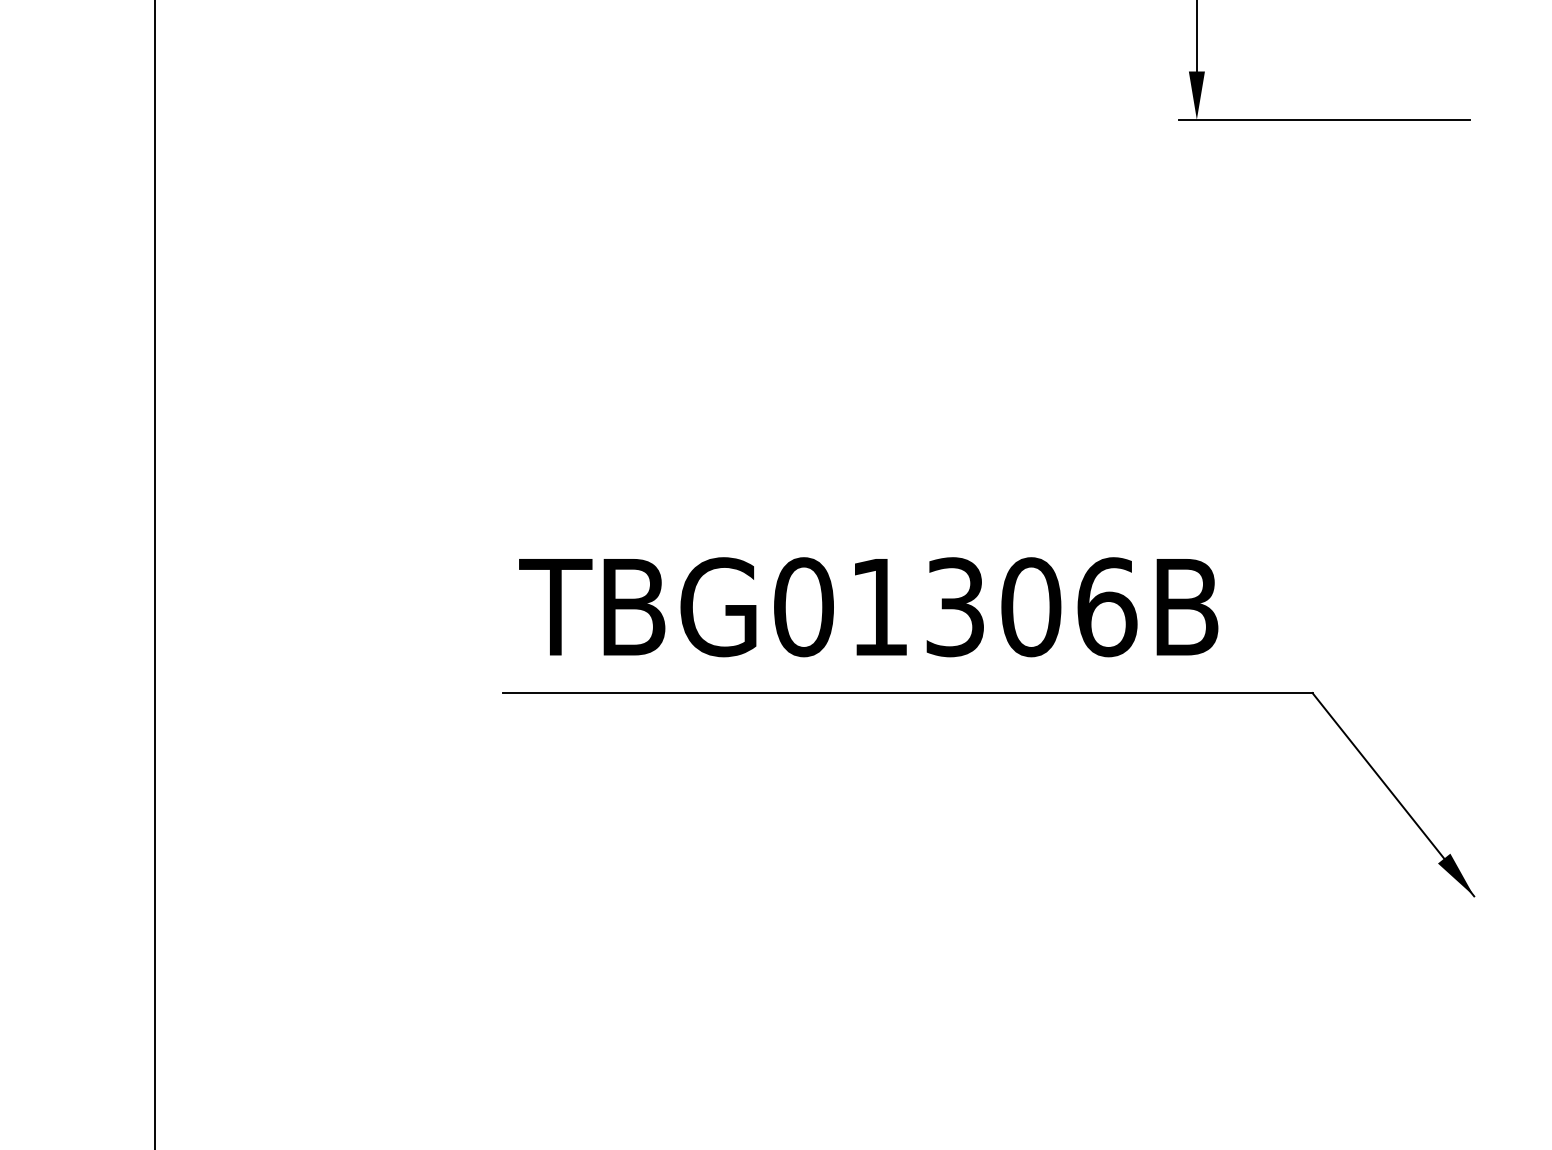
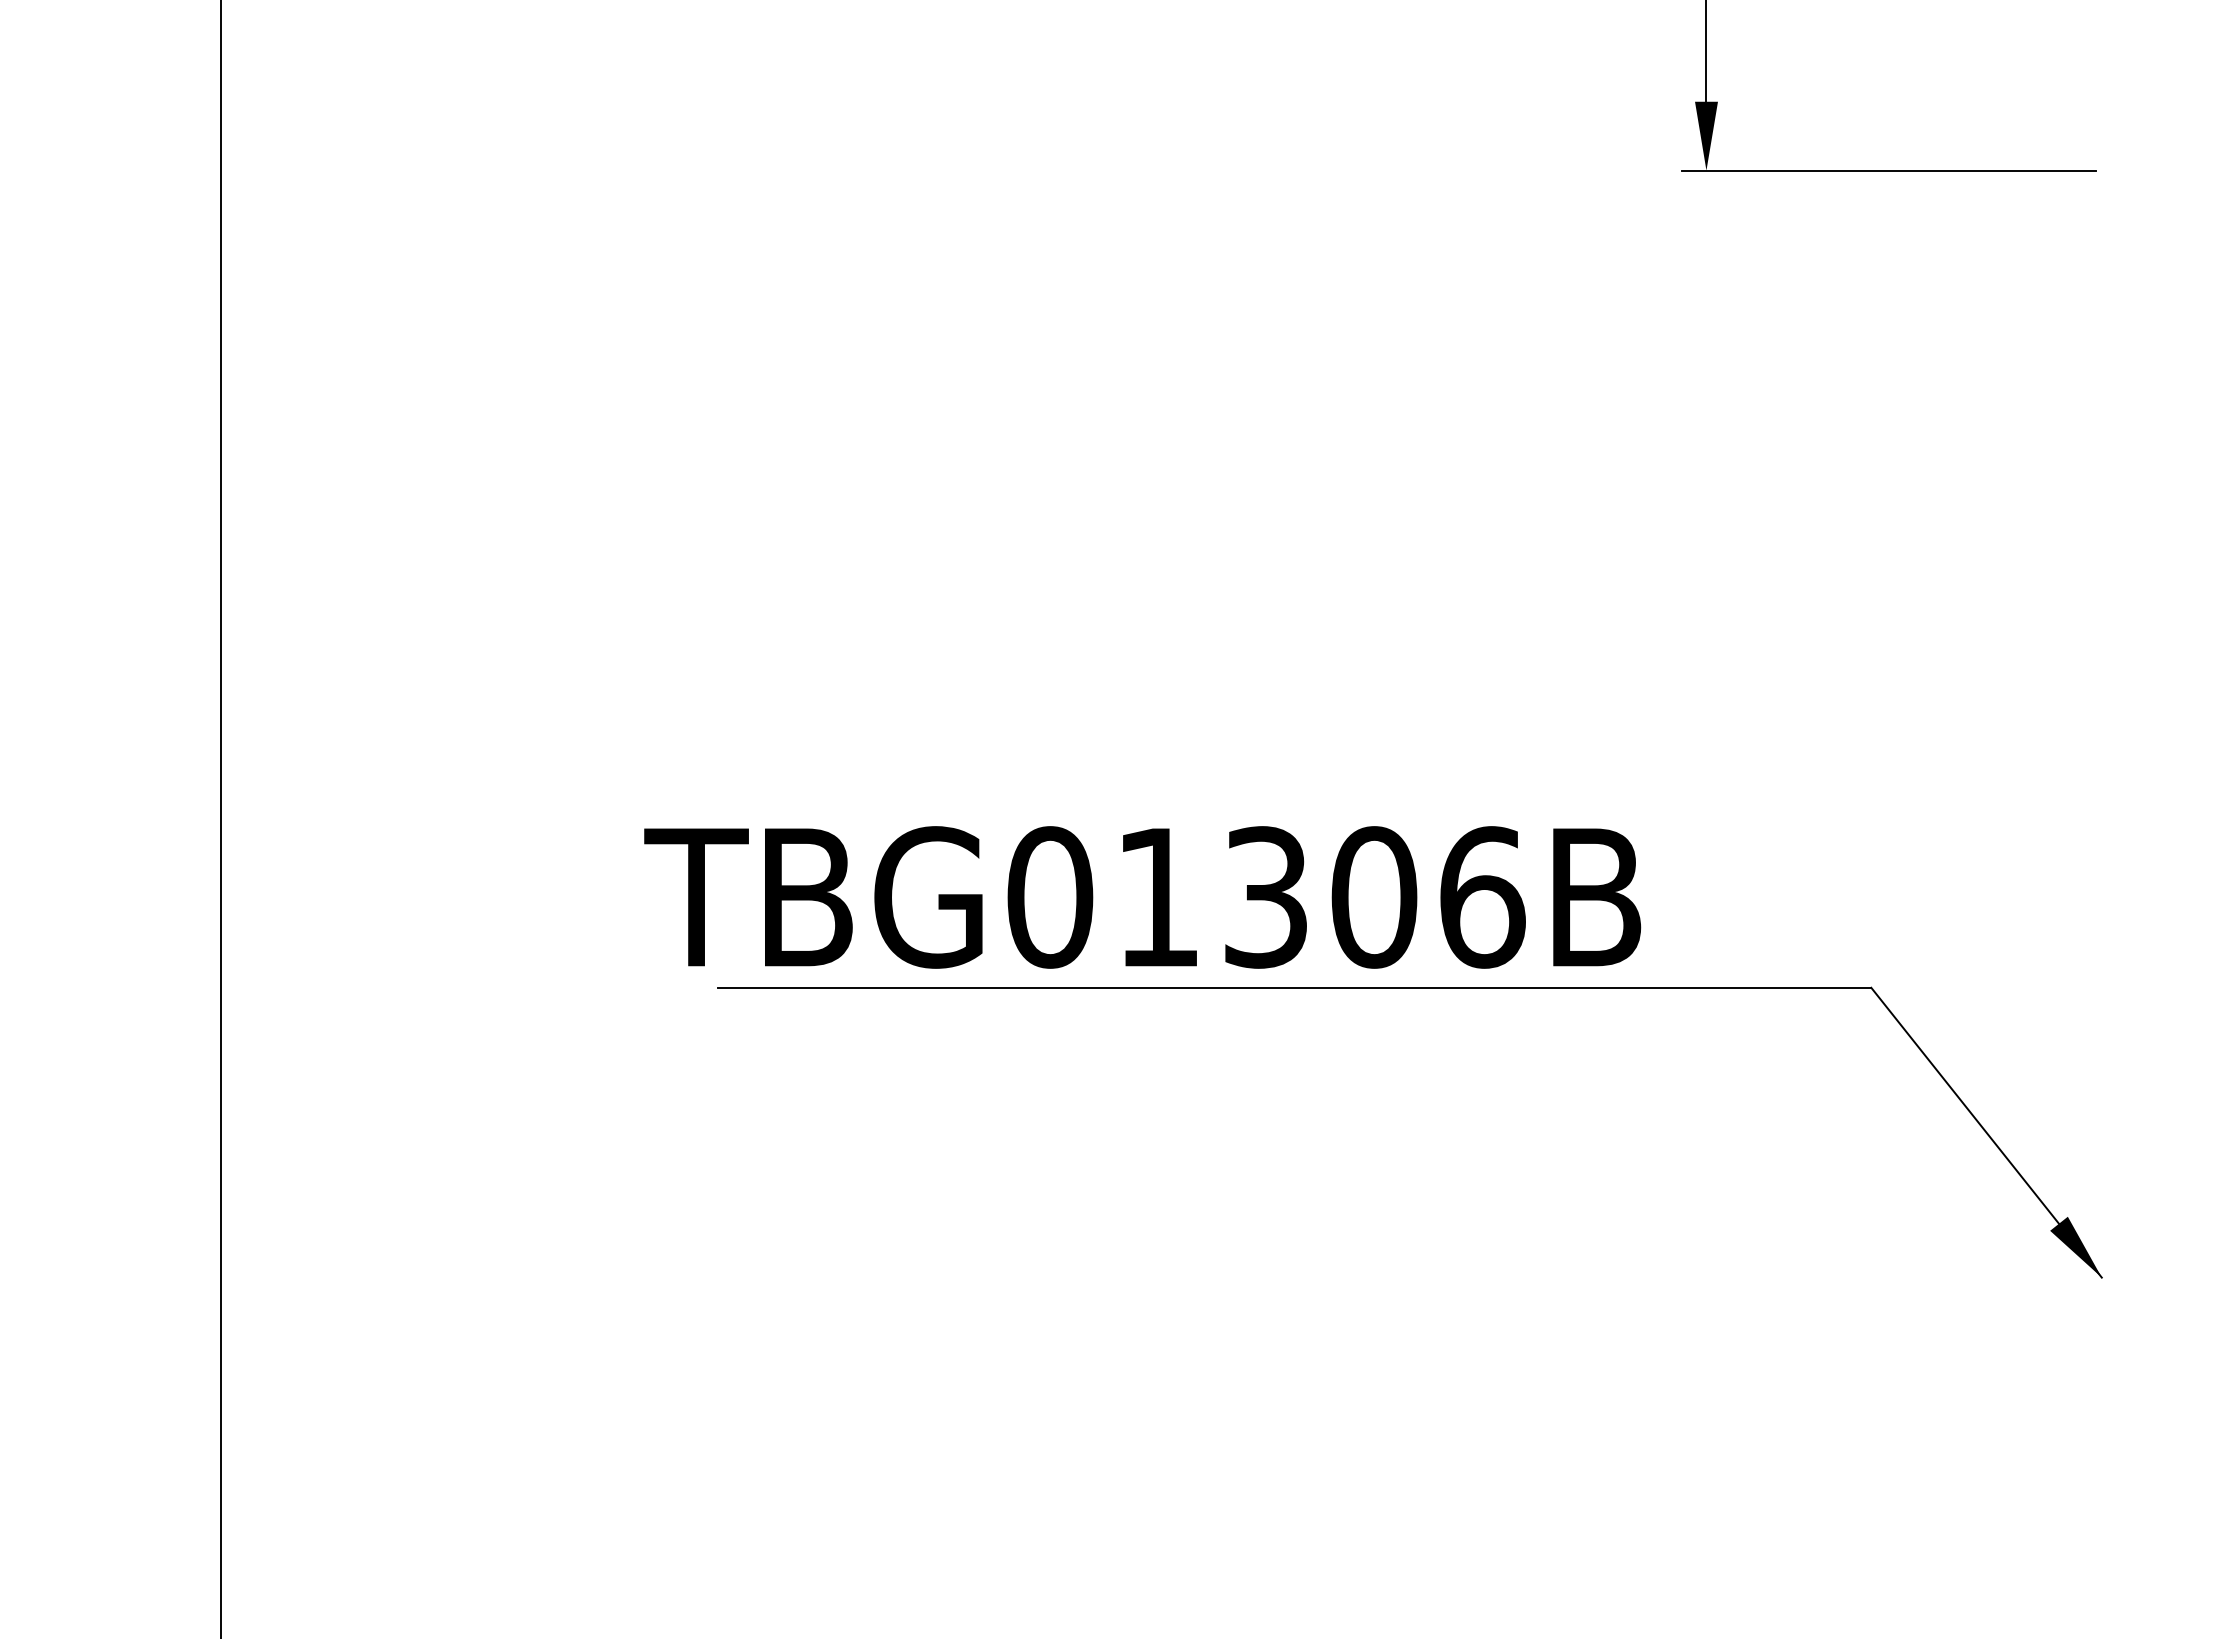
text: (868, 607) -> (1142, 897), moved

